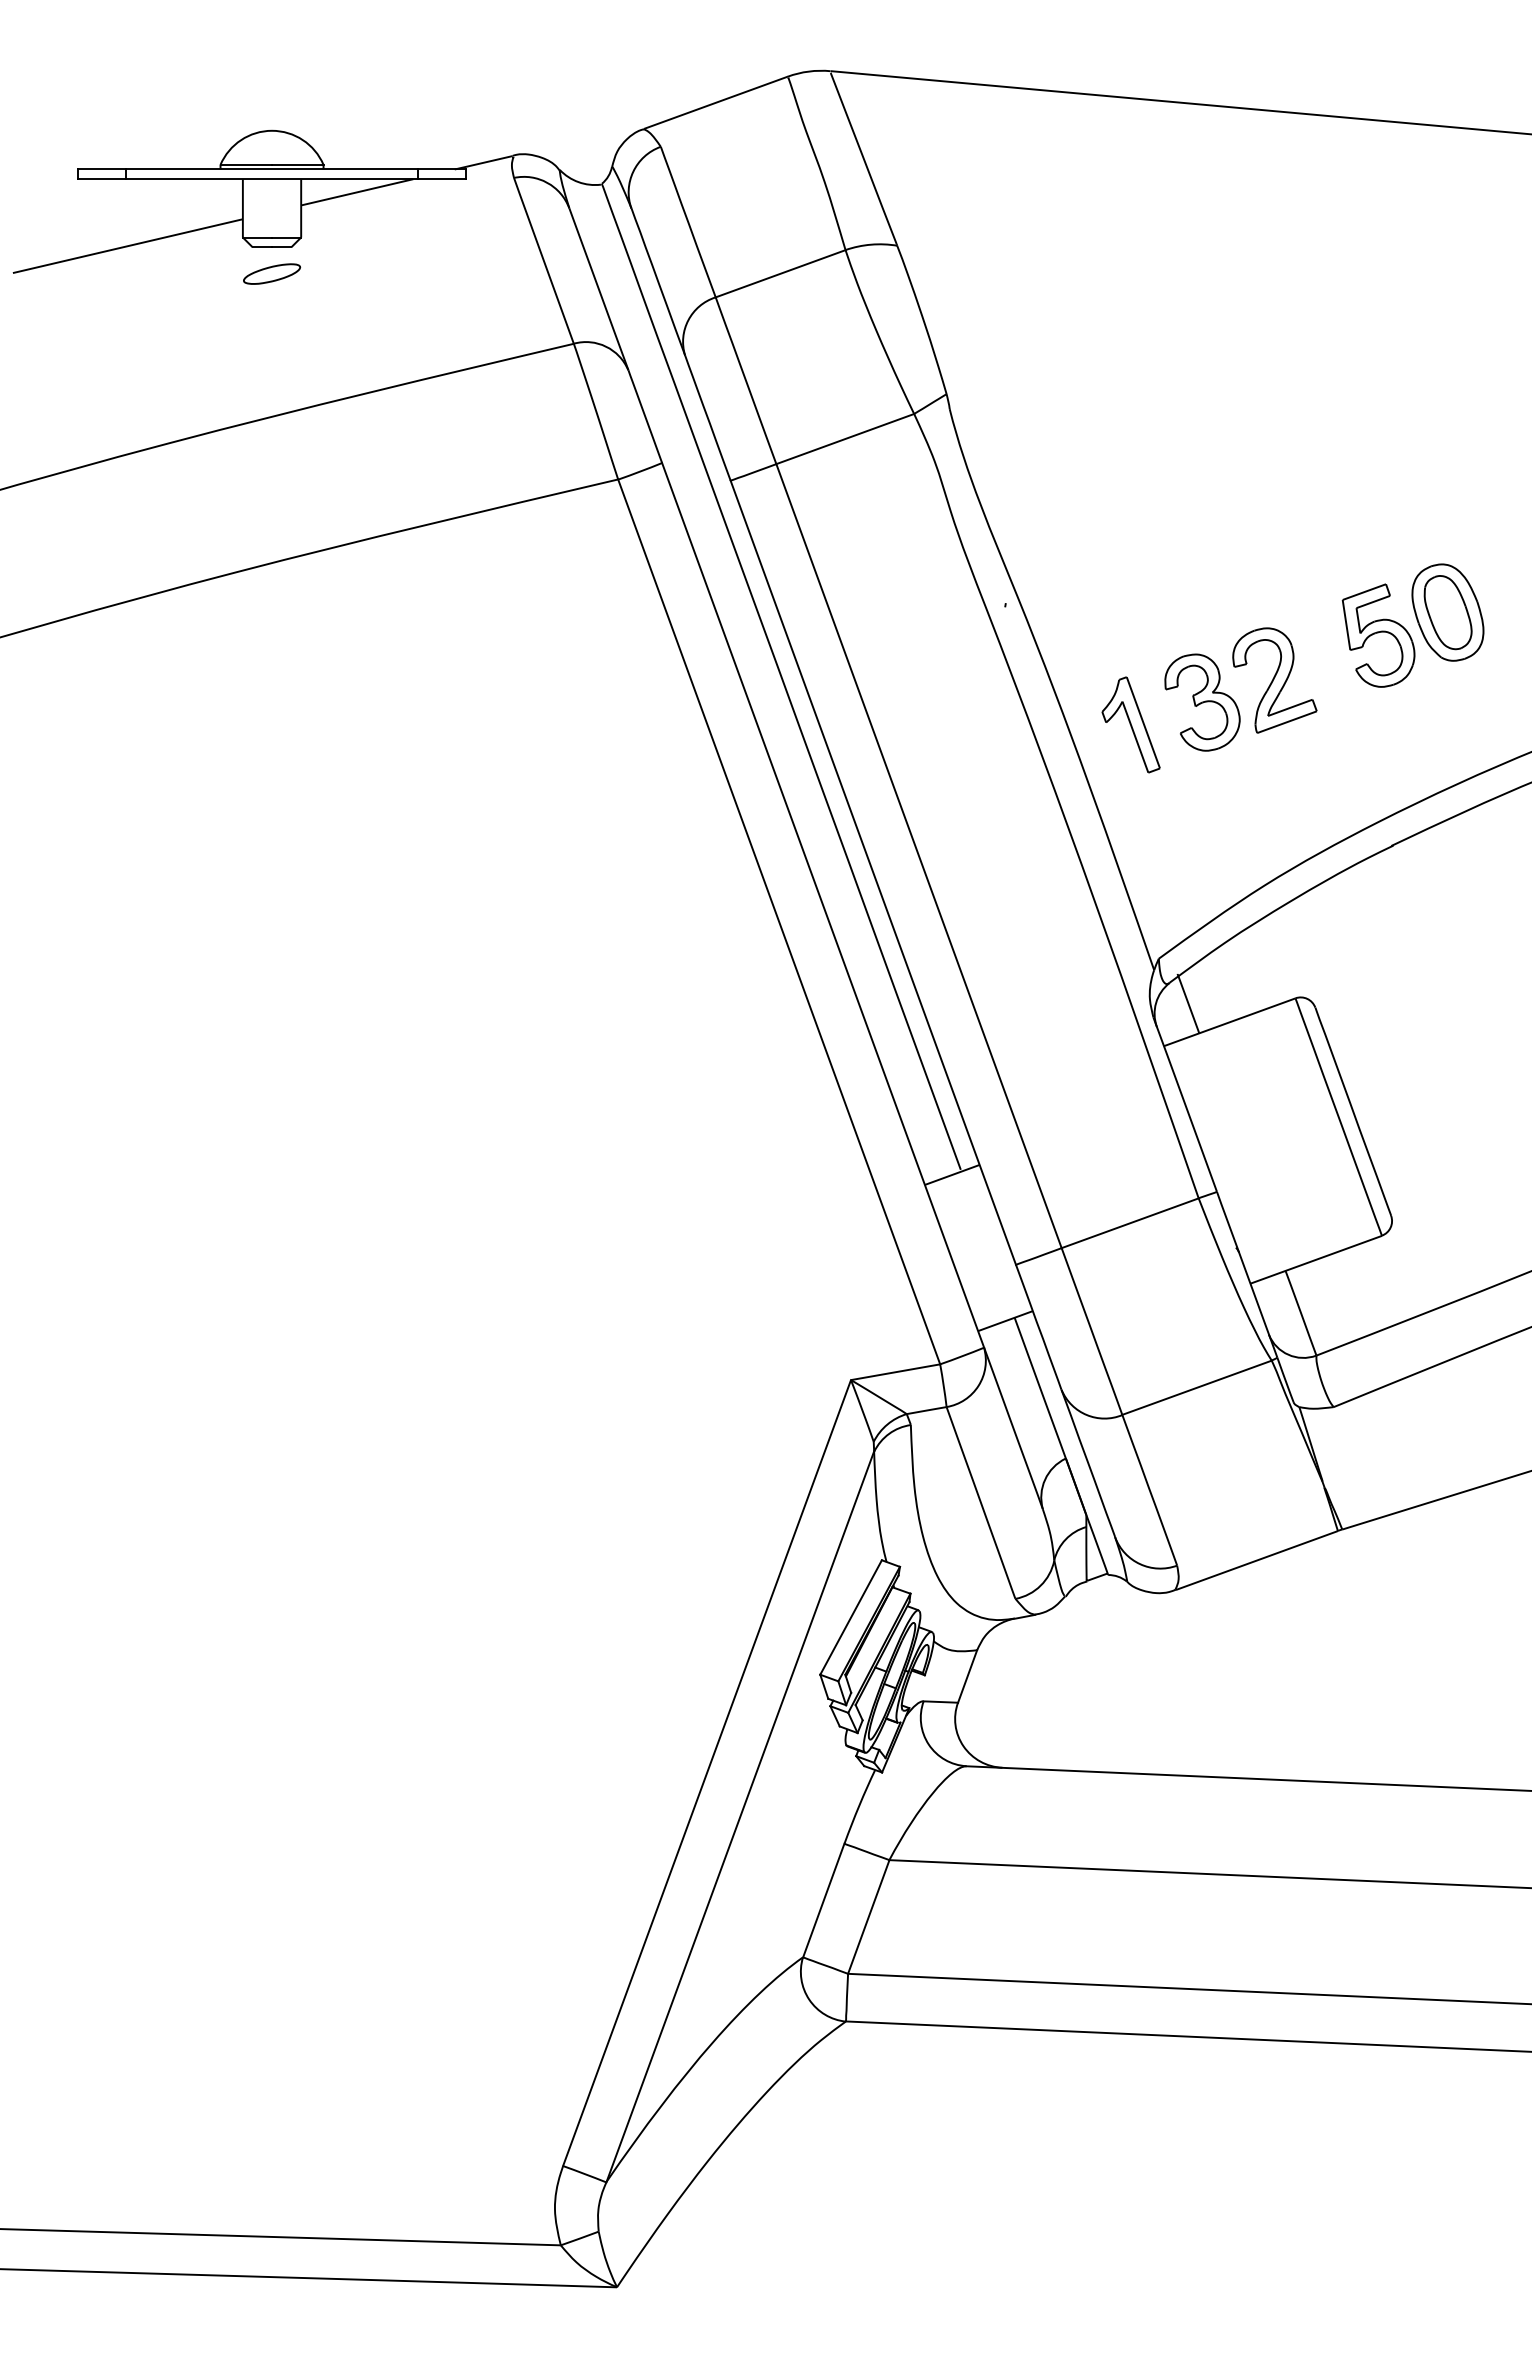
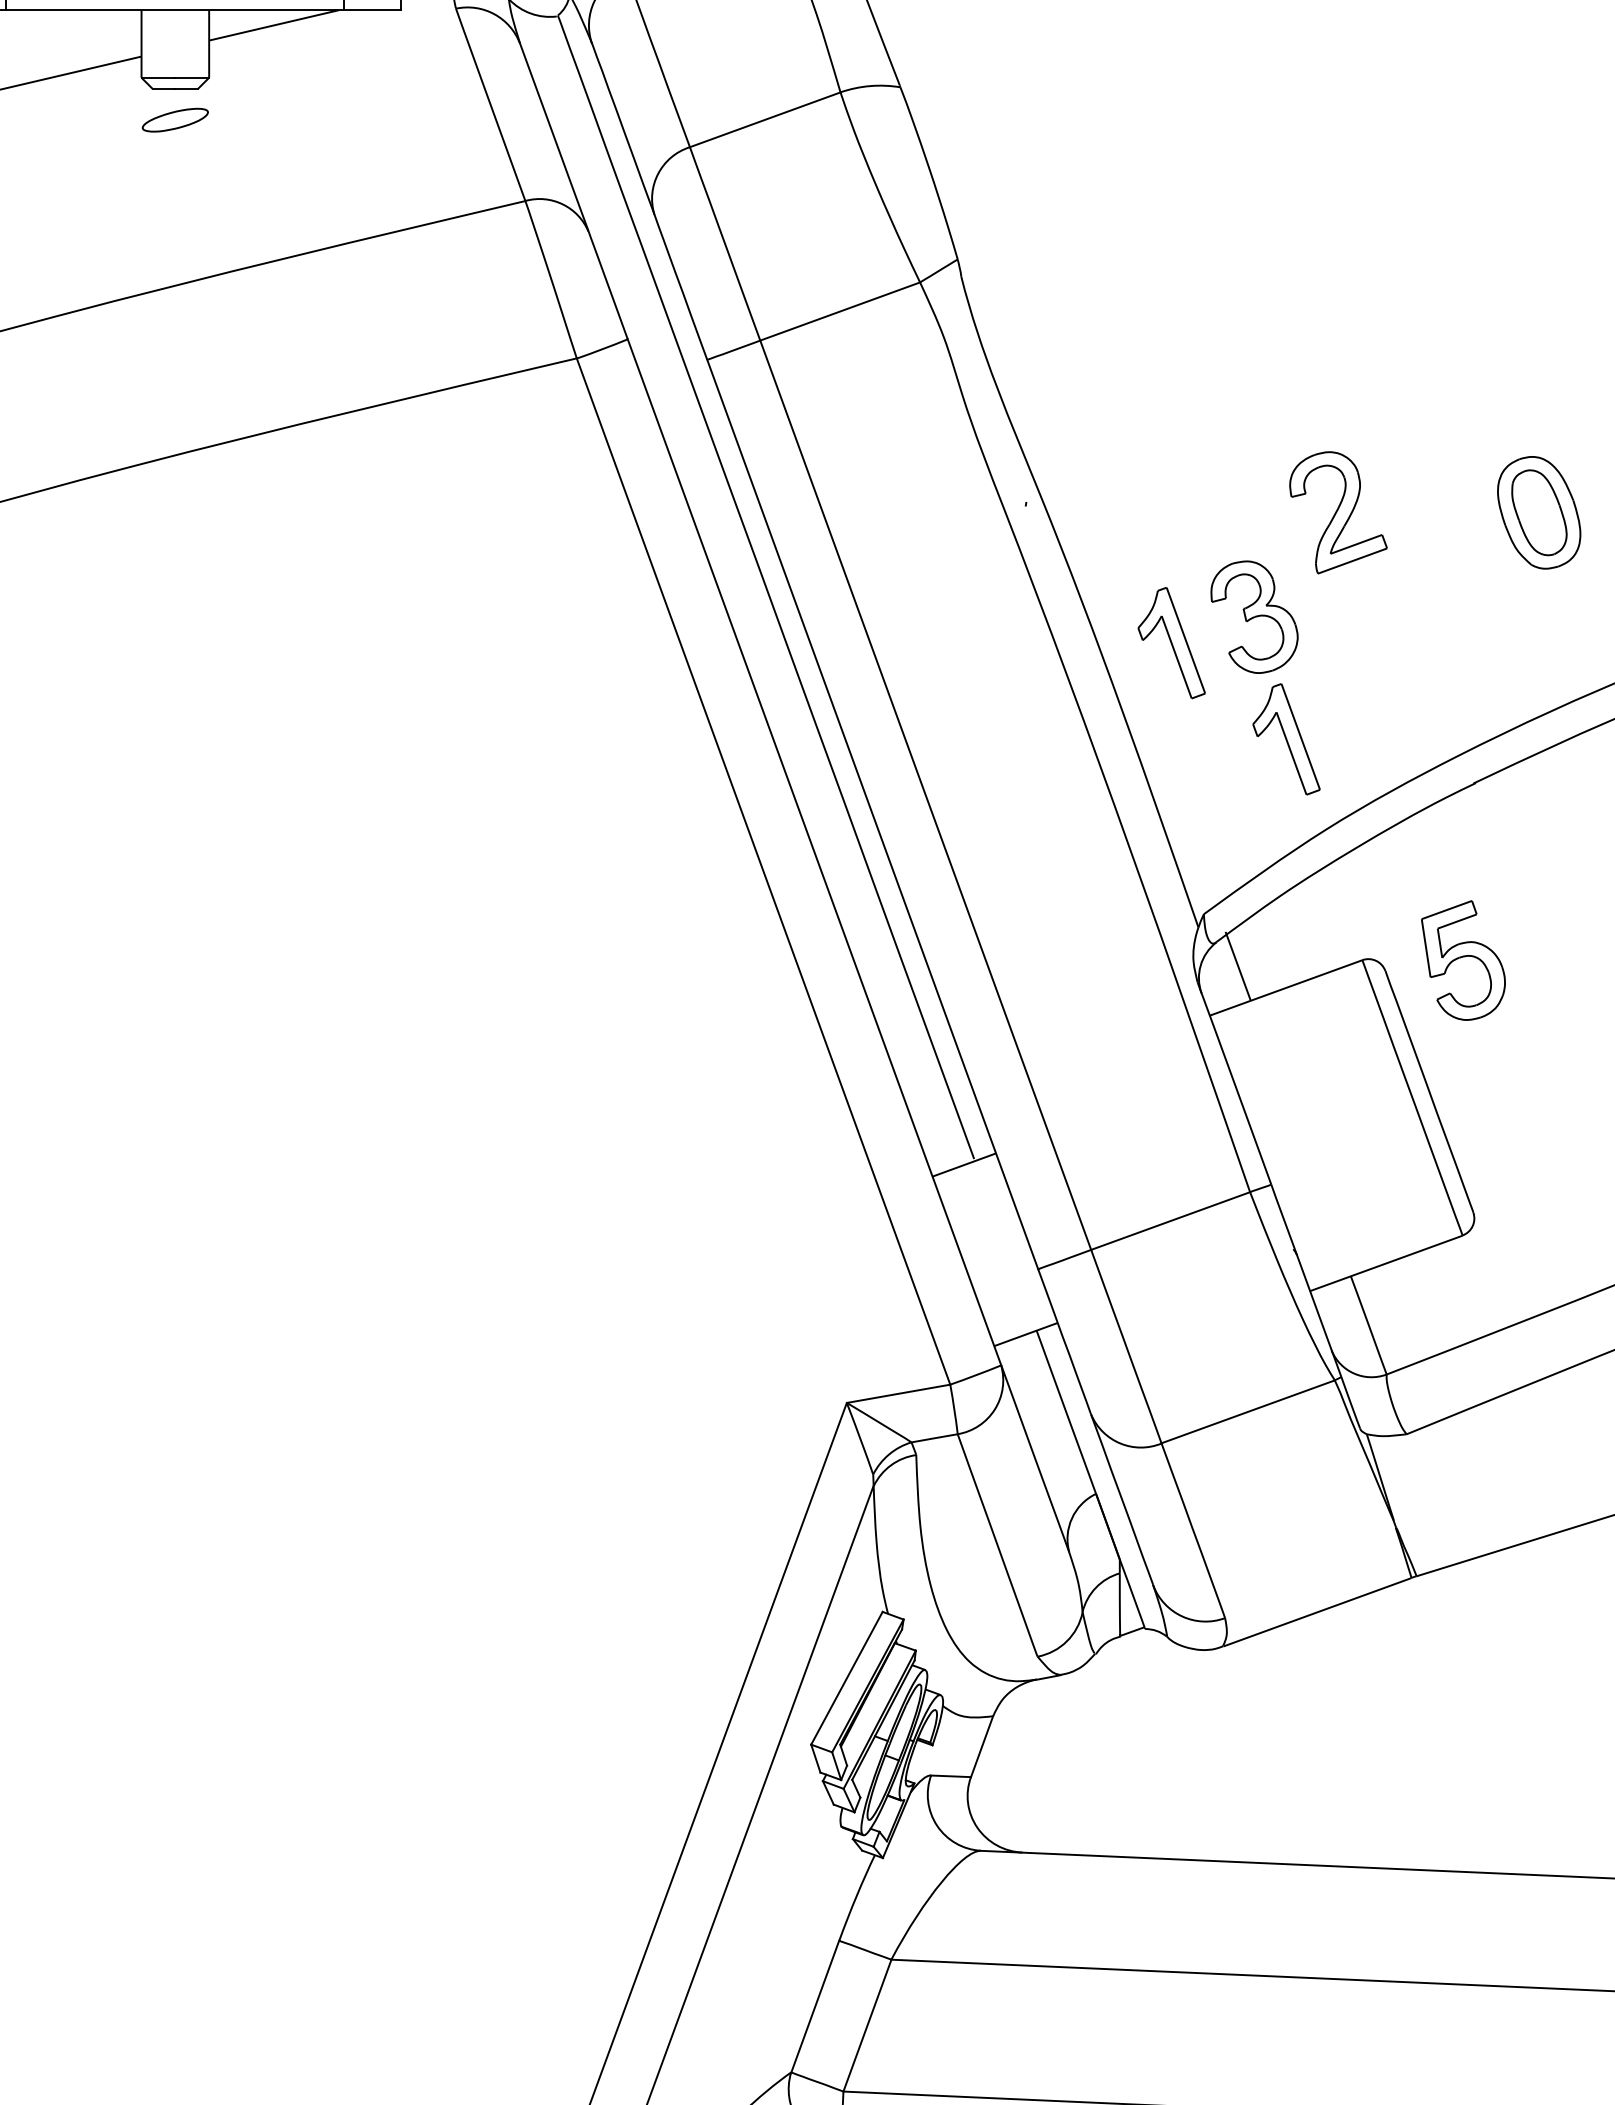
part: (1378, 635) -> (1463, 960), moved
part: (1274, 680) -> (1338, 512), moved
part: (1229, 807) -> (1285, 738), added

